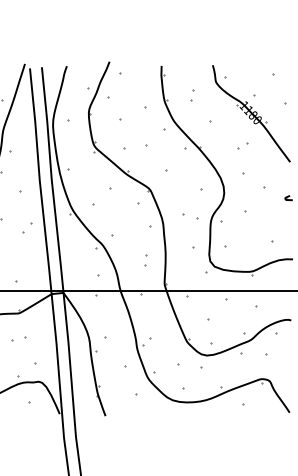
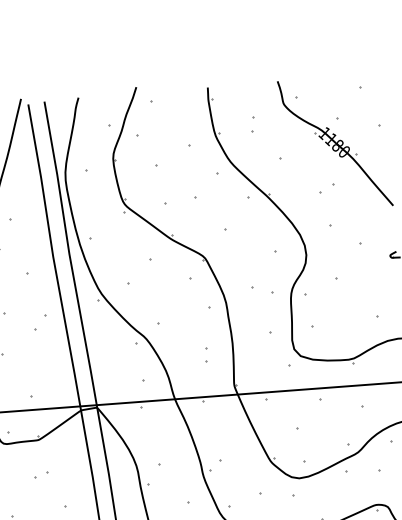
part: (19, 338) -> (41, 474), size x0.62

